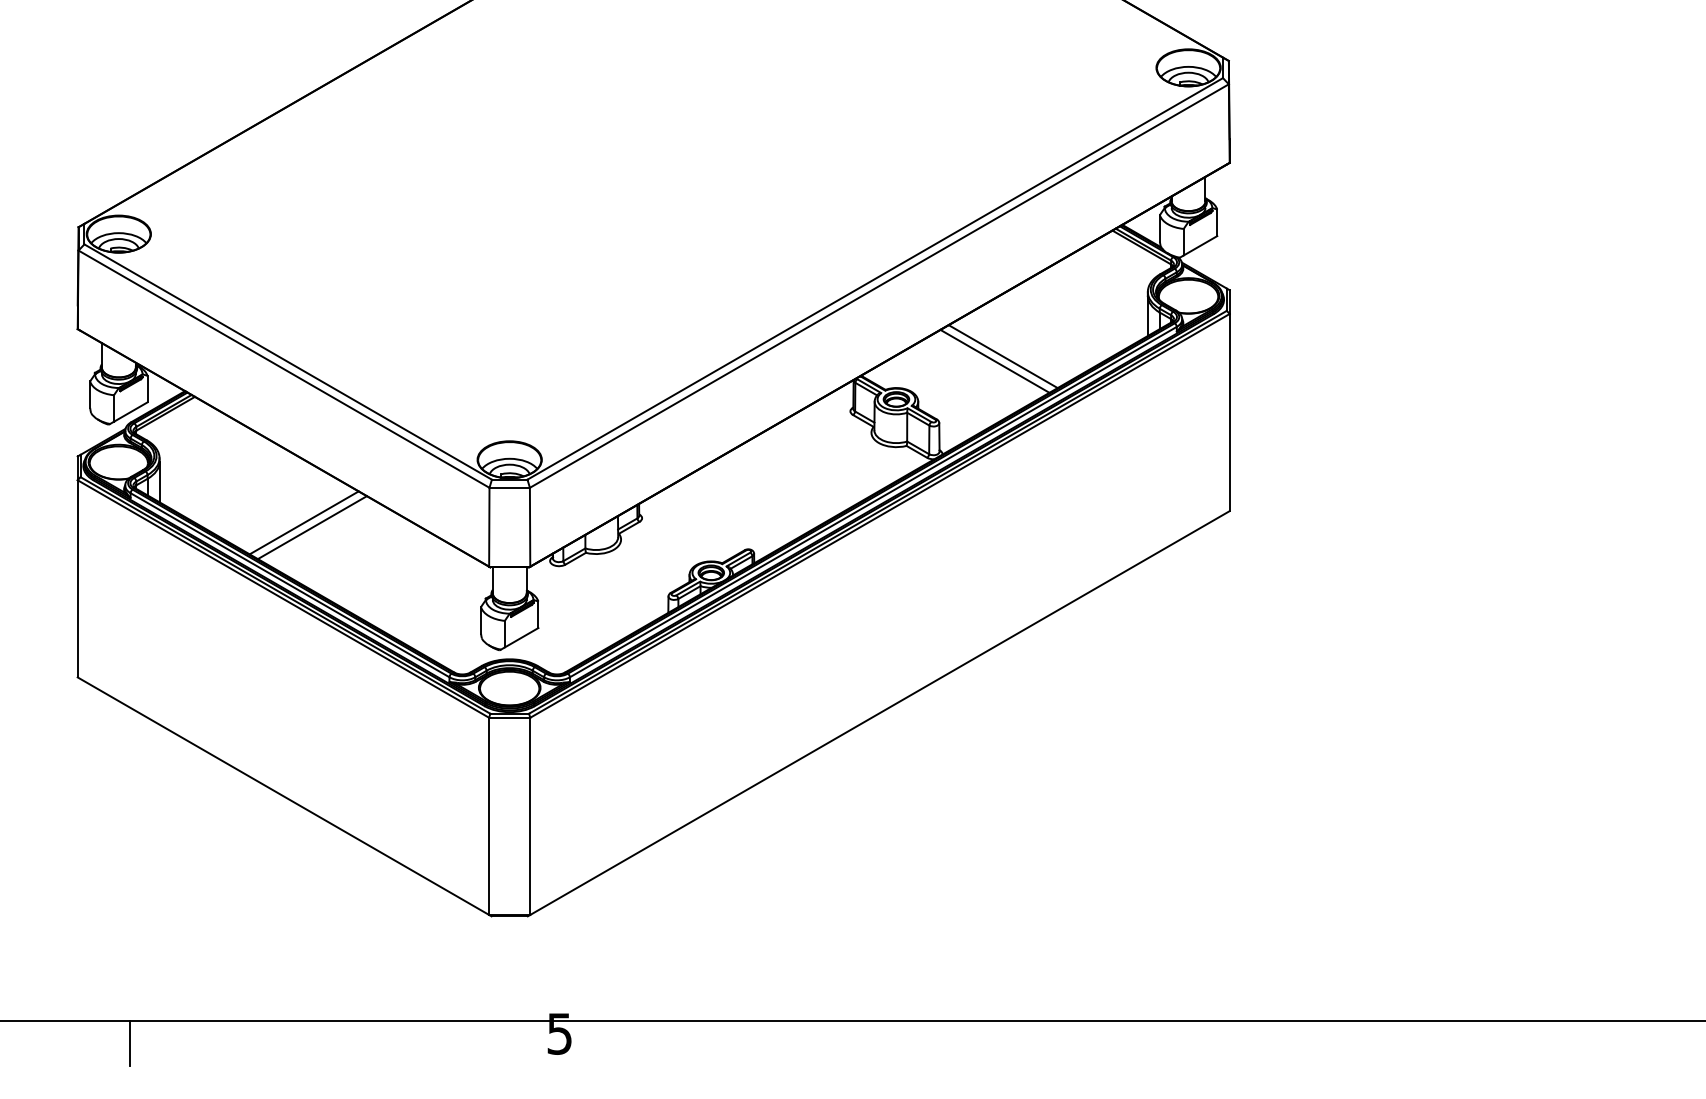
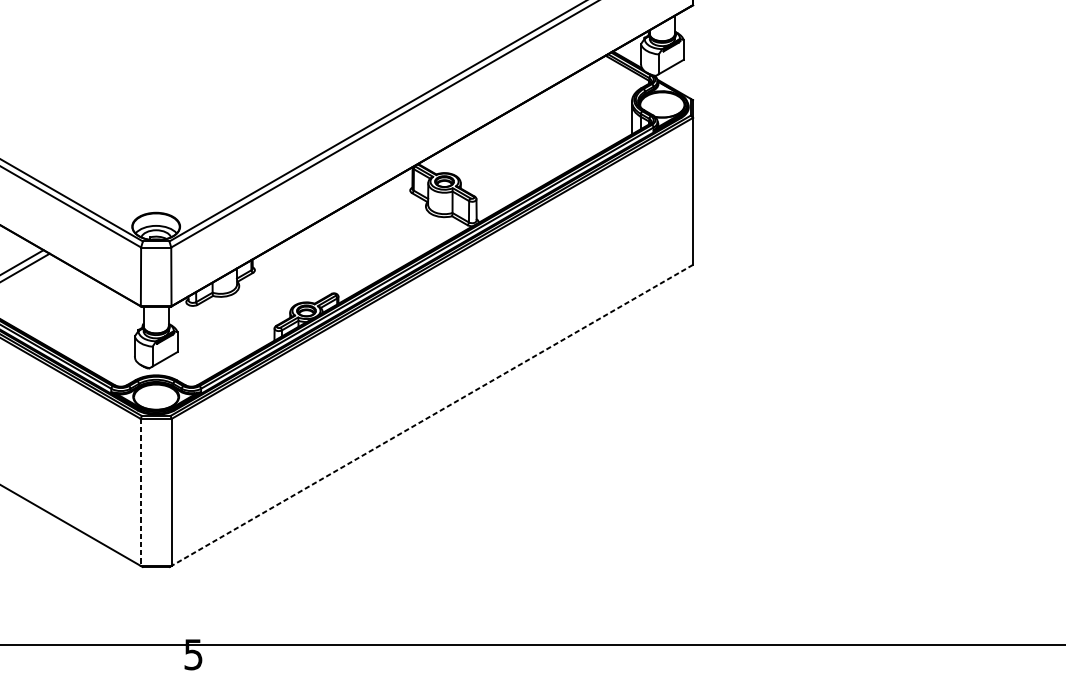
line: (1002, 356) -> (523, 149), removed
line: (994, 360) -> (517, 152), removed
line: (880, 713) -> (432, 415), solid -> dashed
line: (489, 816) -> (141, 492), solid -> dashed

